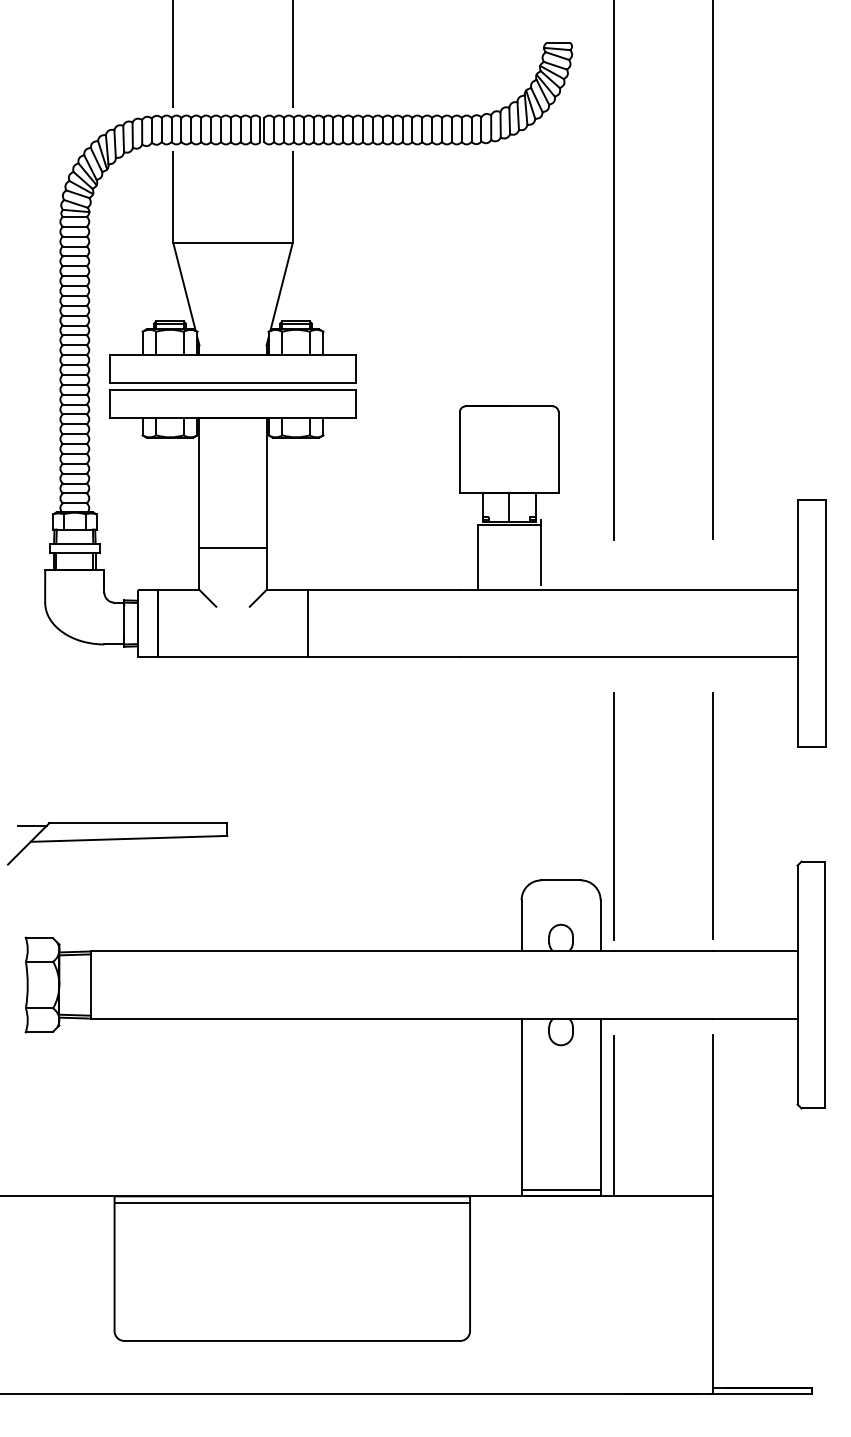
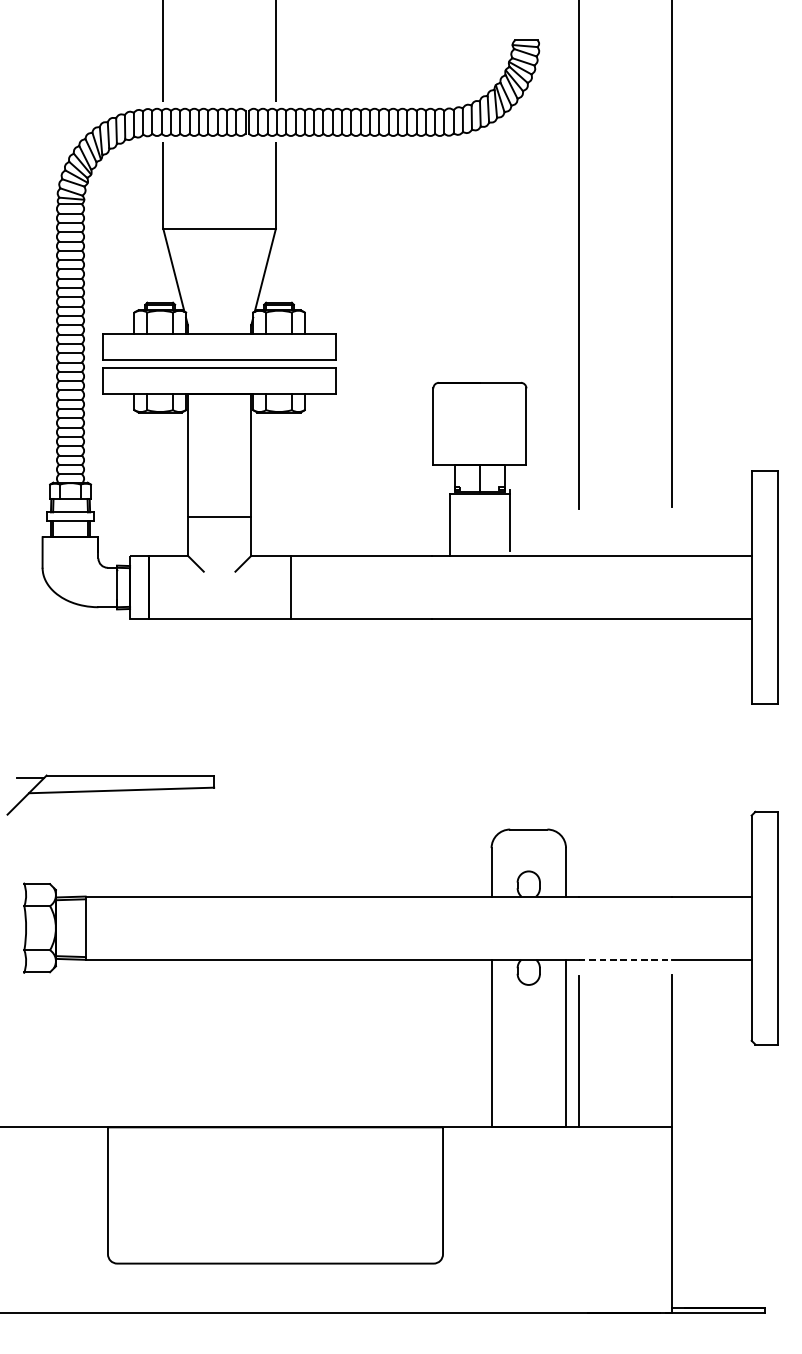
line: (712, 815) -> (671, 768), removed
line: (614, 816) -> (579, 769), removed
line: (664, 1018) -> (626, 959), solid -> dashed
line: (560, 1190) -> (528, 1121), removed
line: (292, 1202) -> (275, 1133), removed

